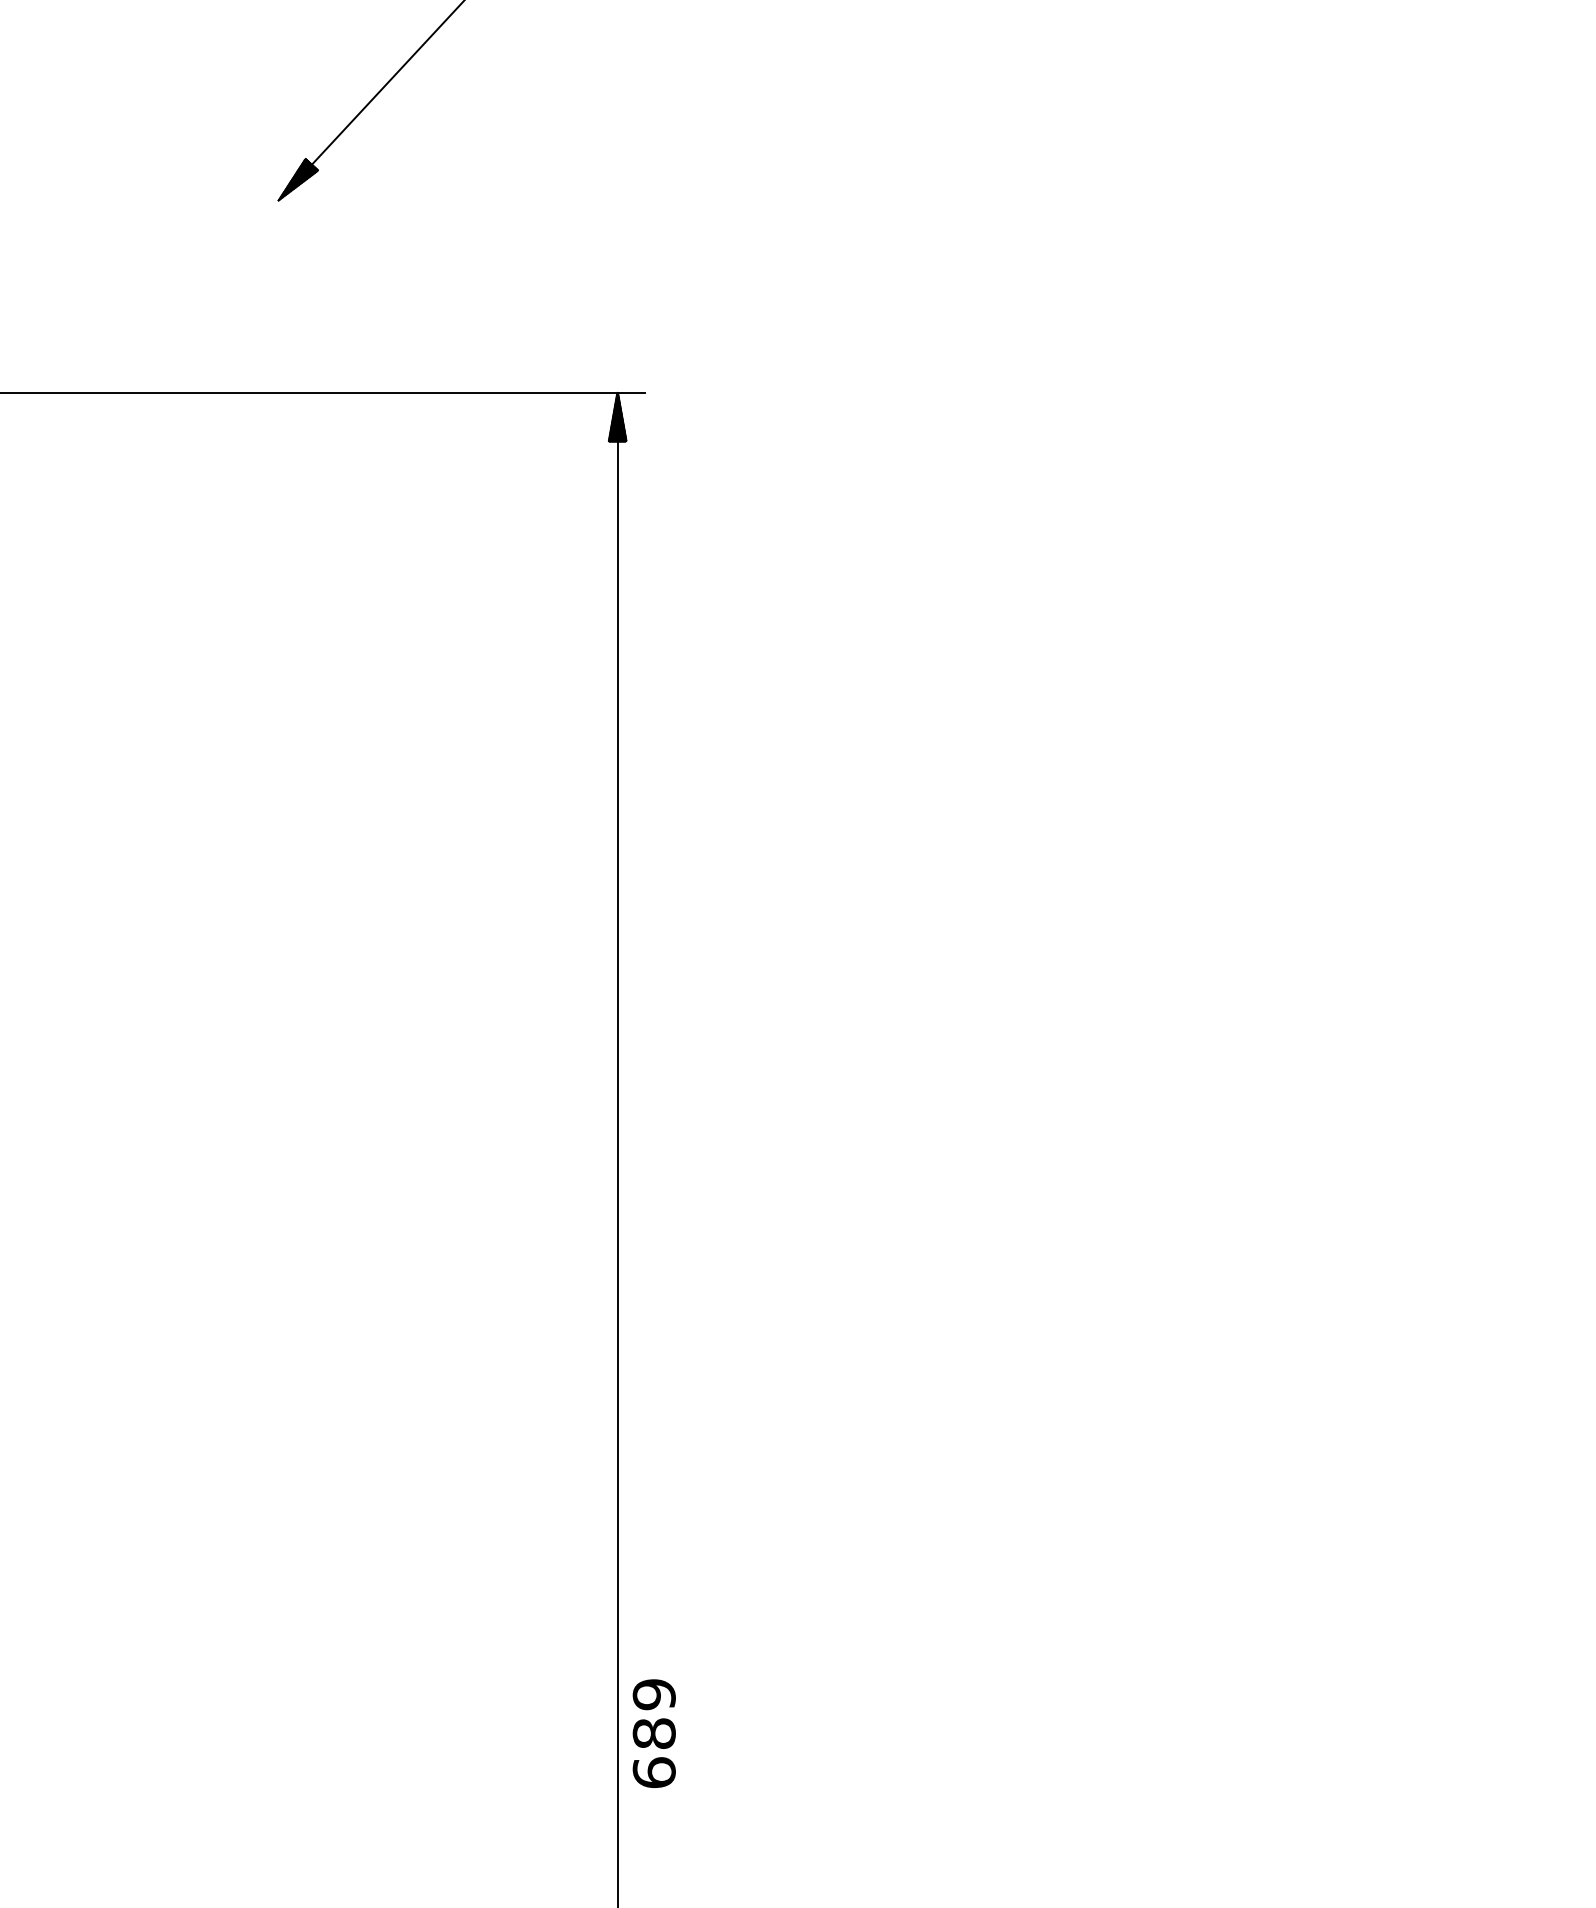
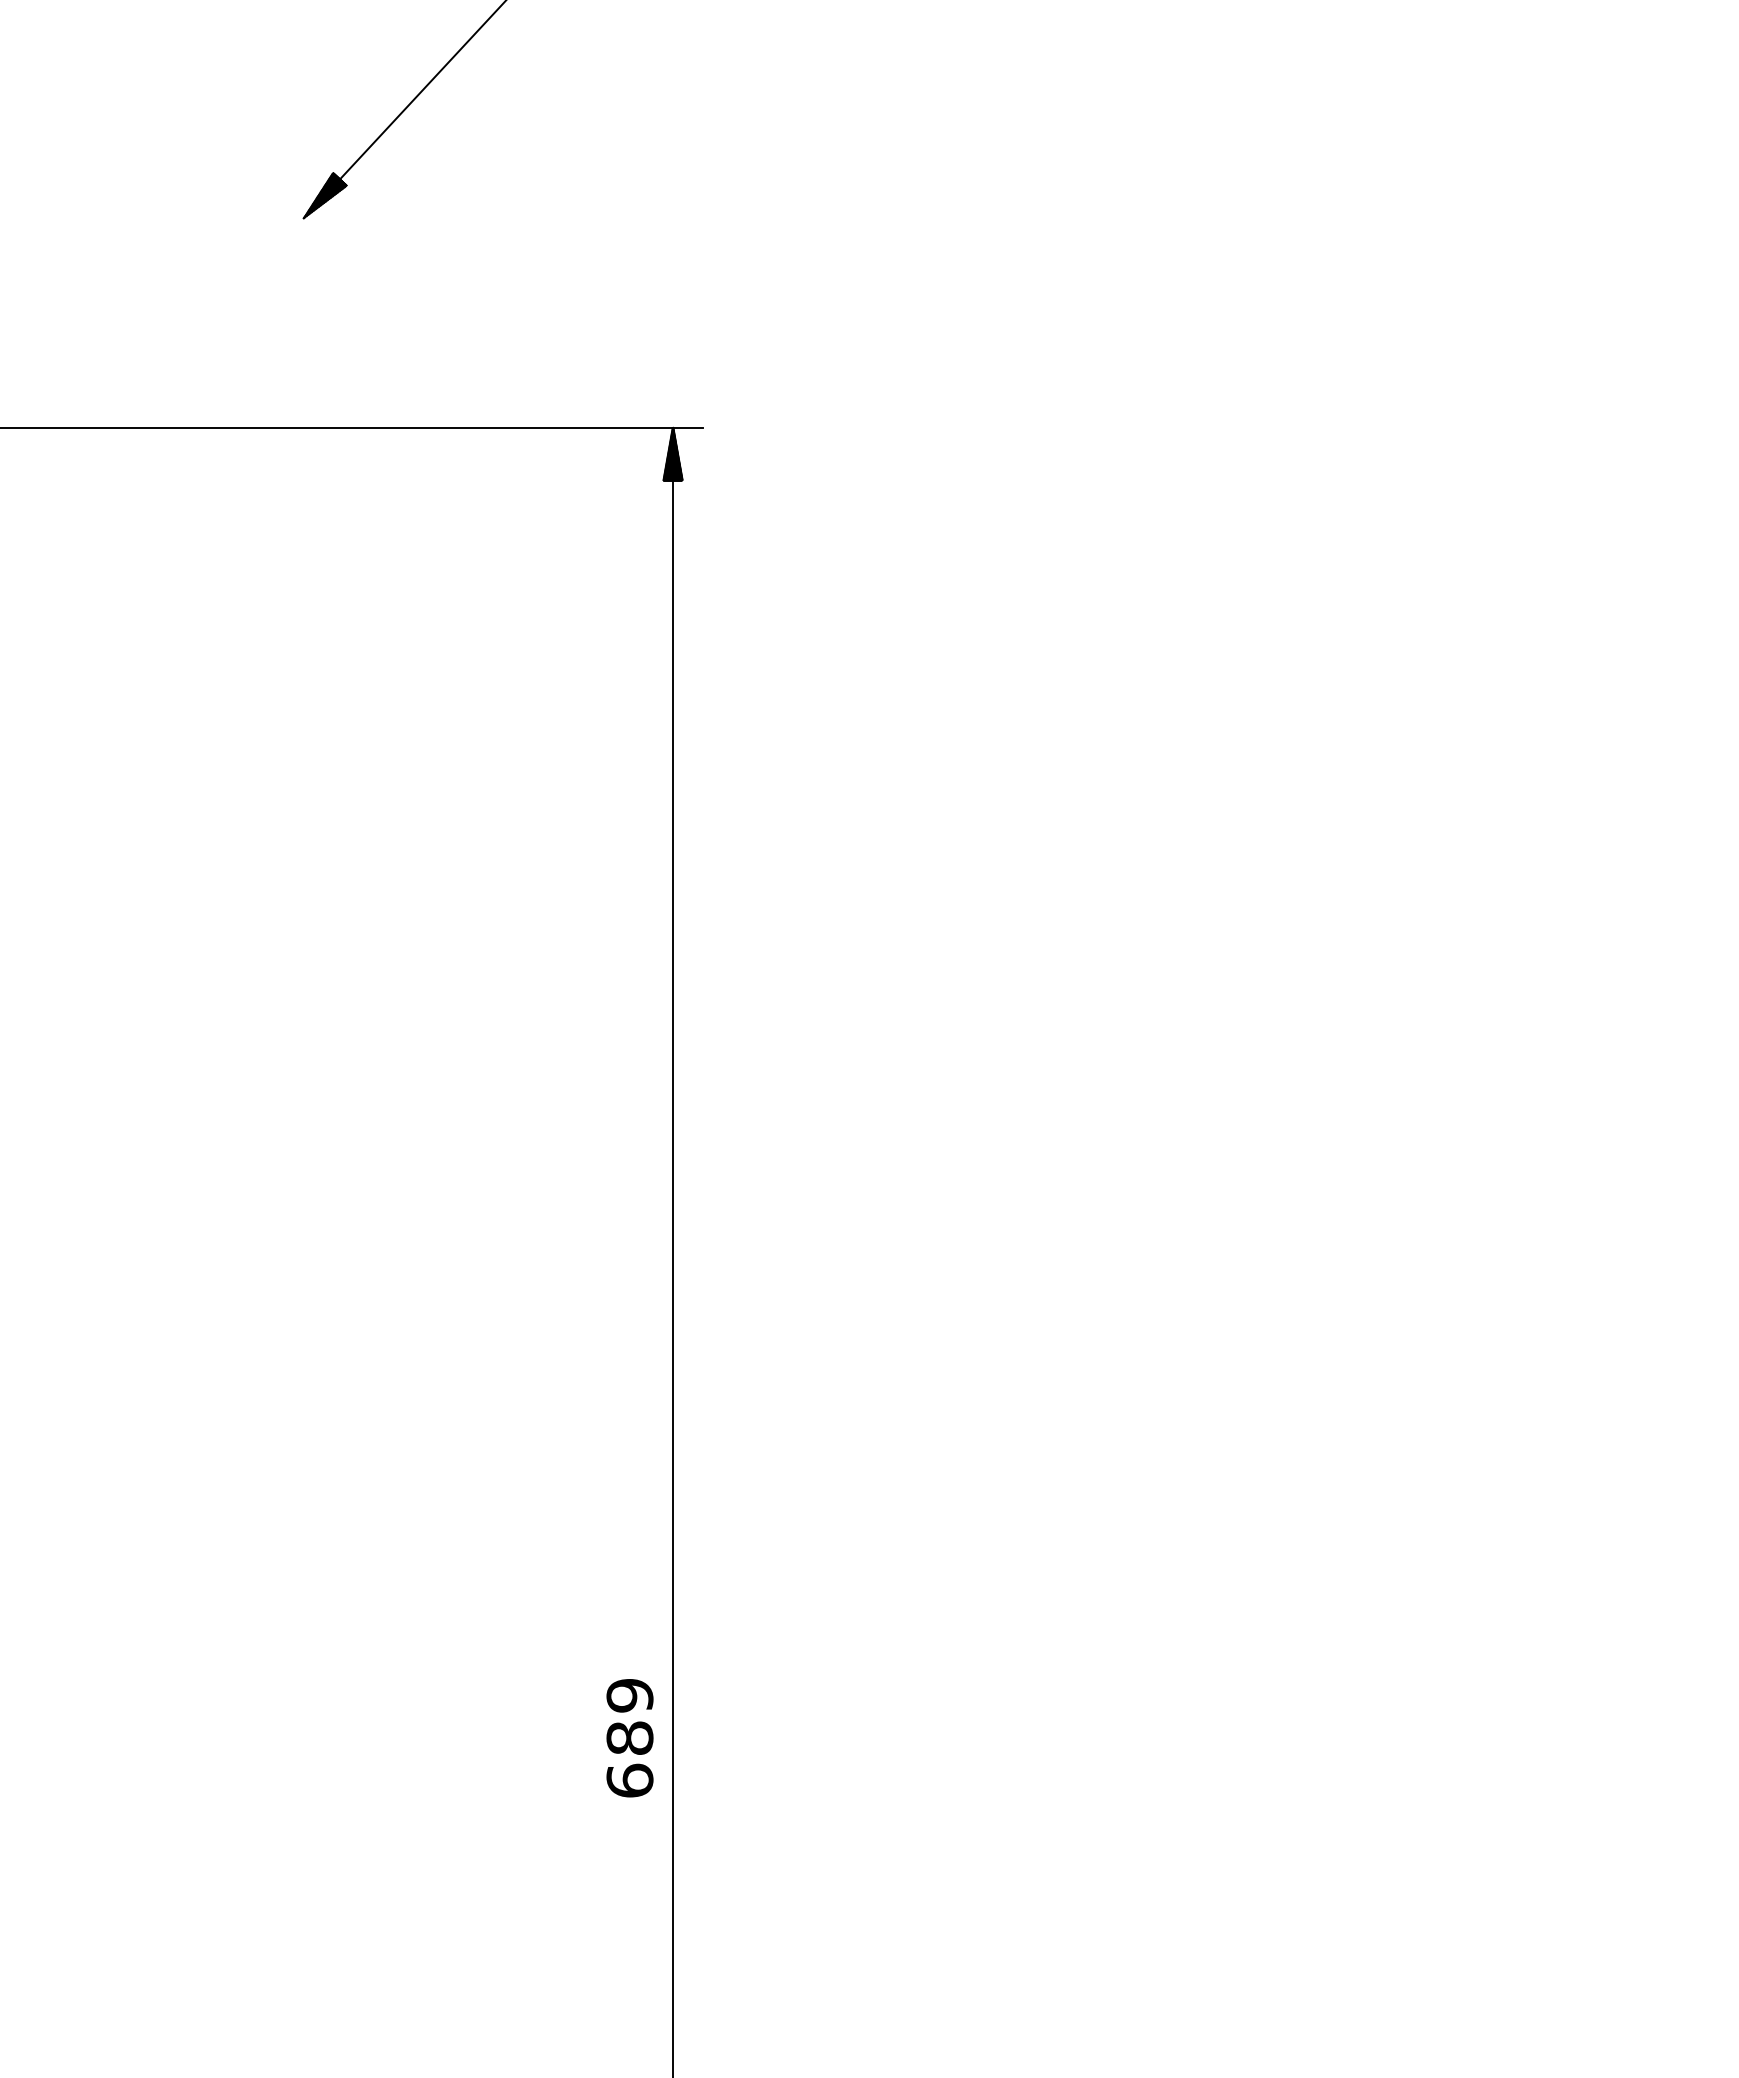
text: (653, 1733) -> (629, 1738), moved

